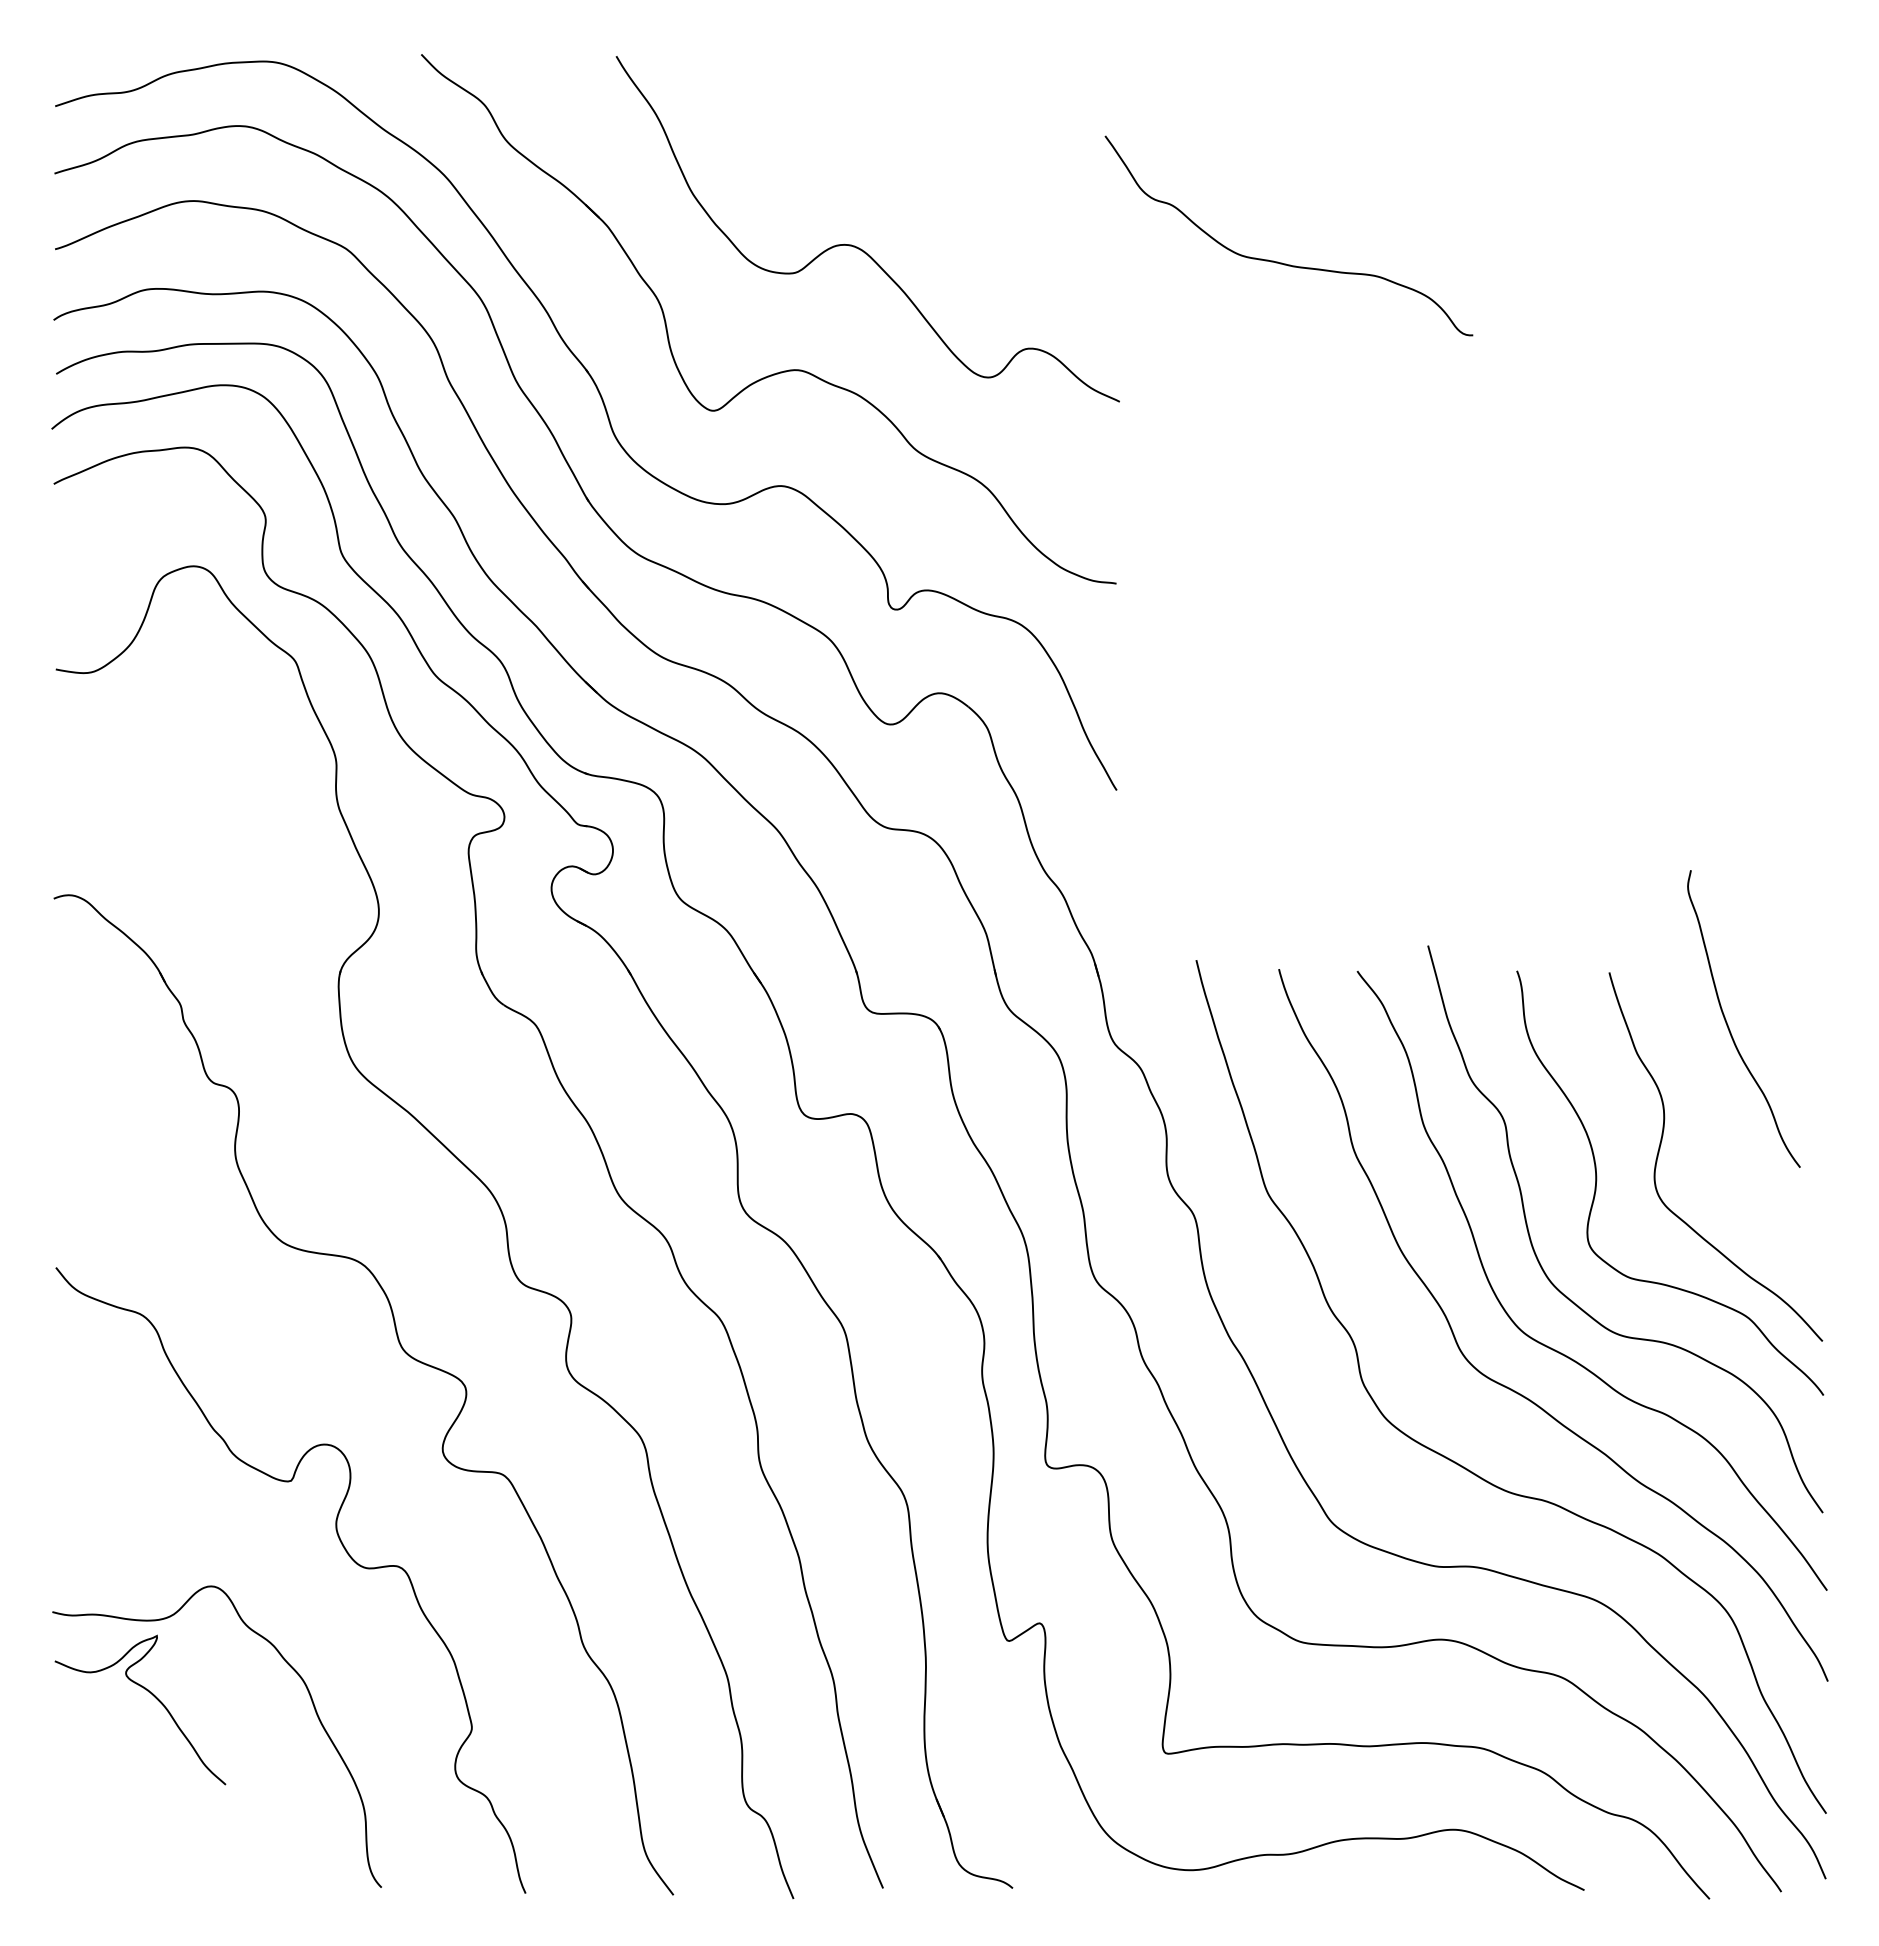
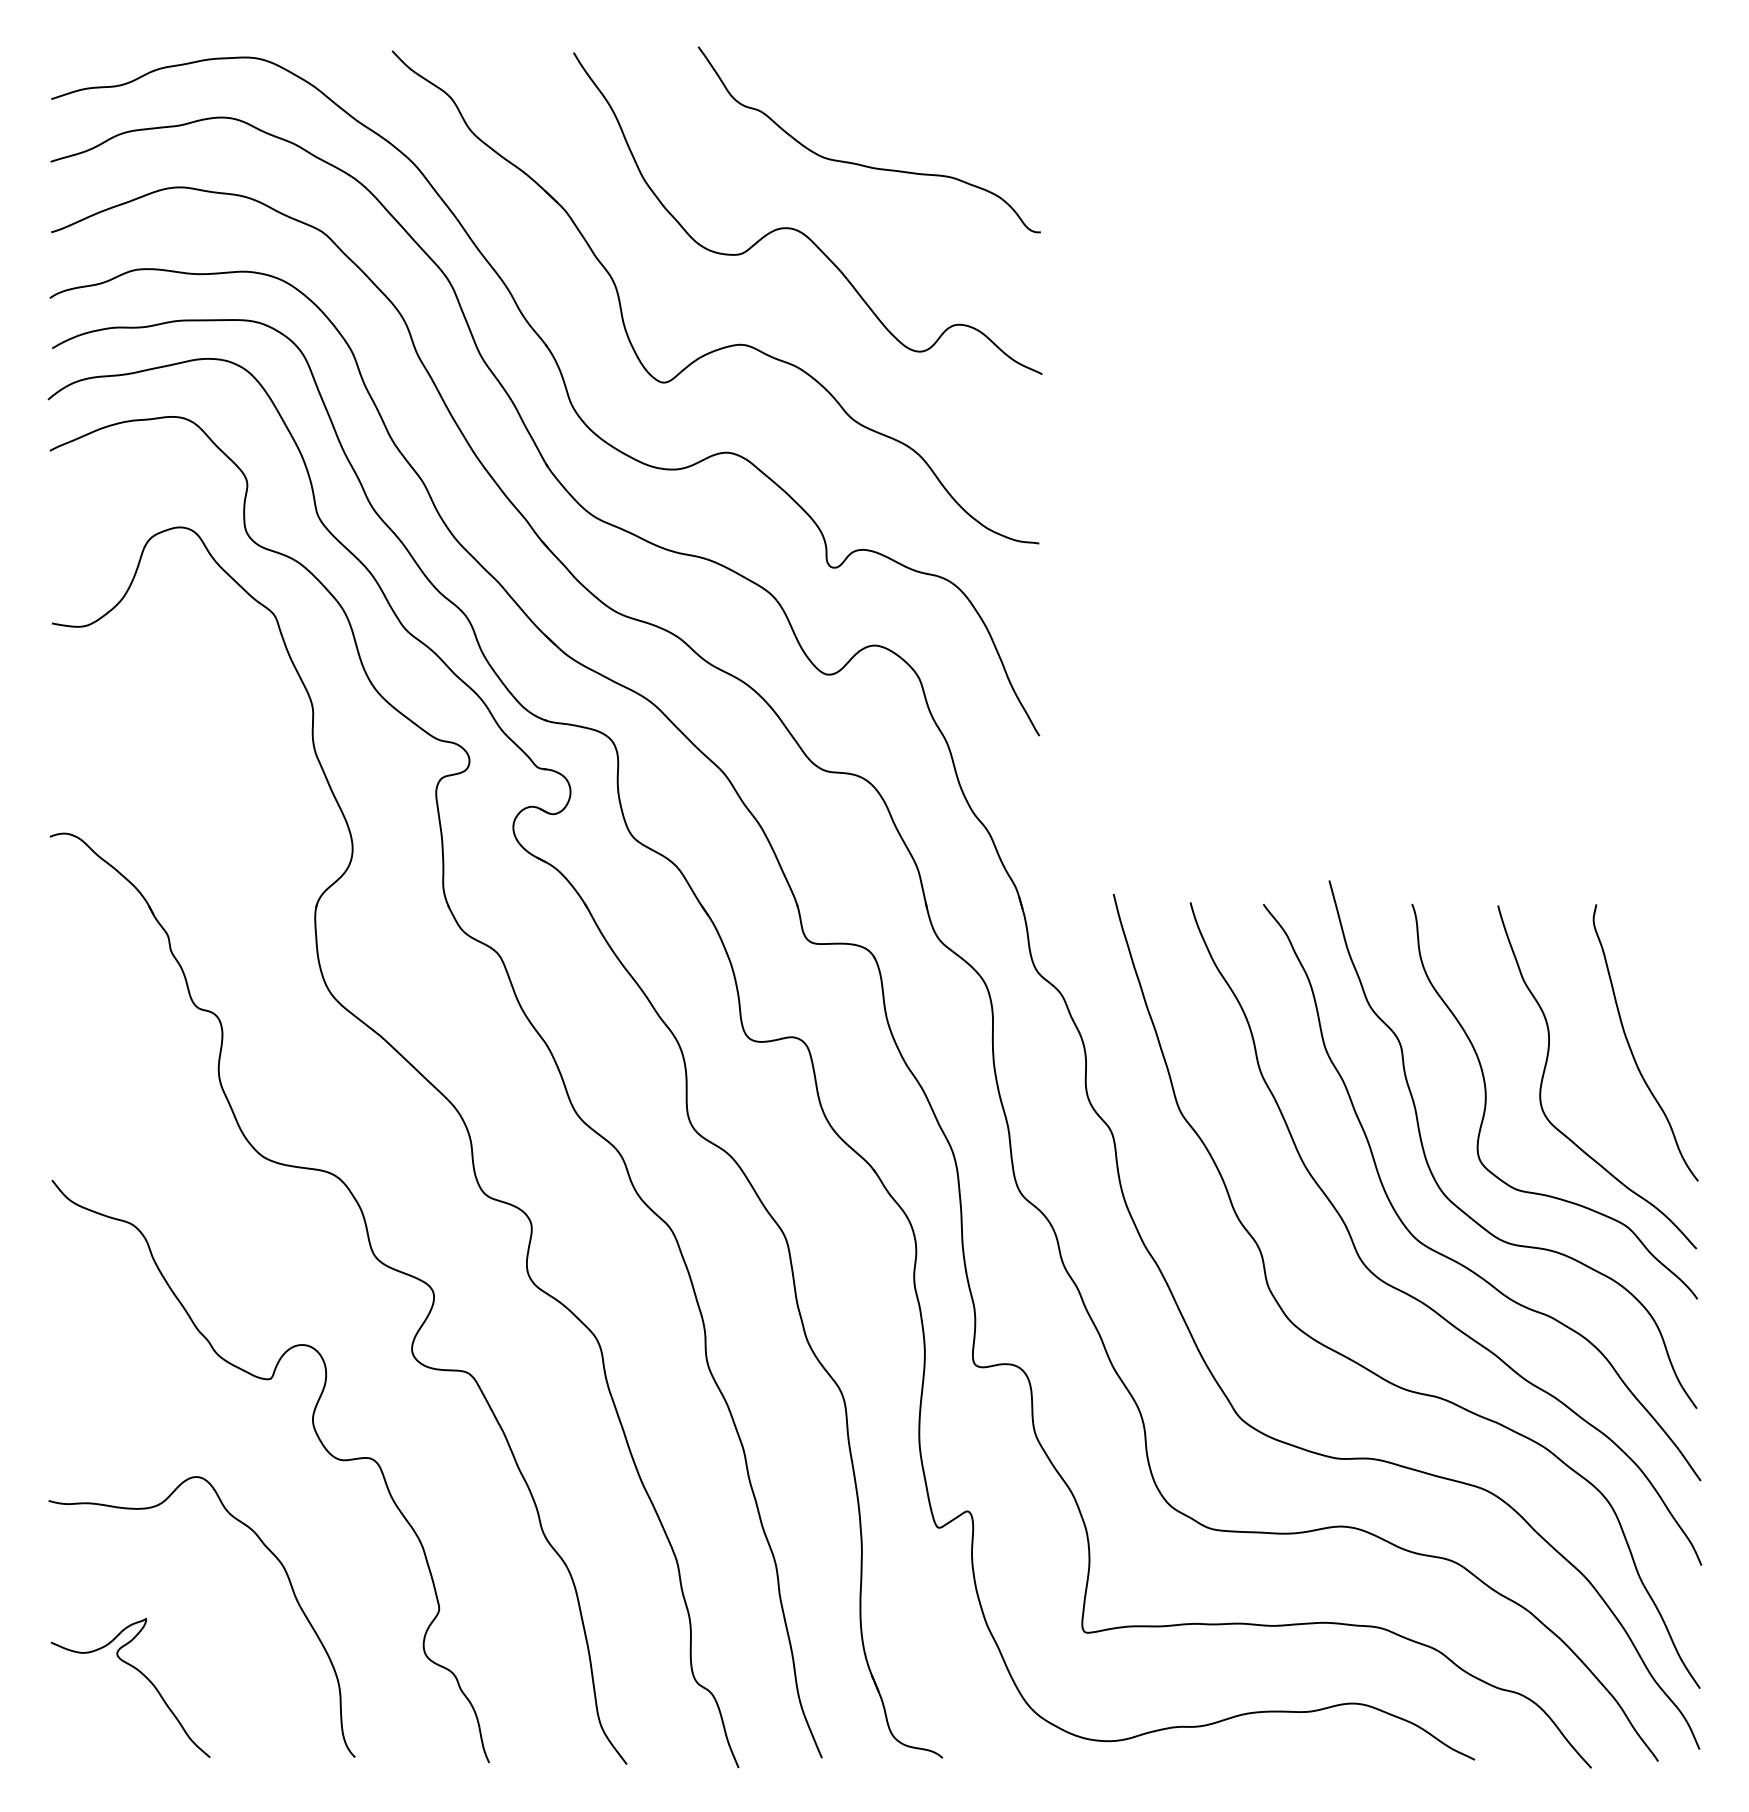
curve: (1282, 262) -> (863, 164), moved
curve: (1728, 1024) -> (1631, 1047), moved
curve: (153, 1696) -> (142, 1675), moved

